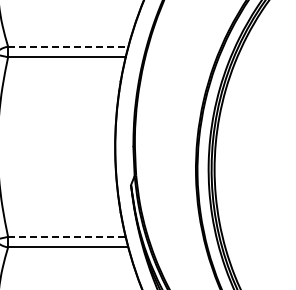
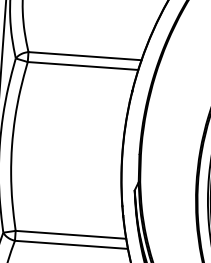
line: (68, 46) -> (85, 56), dashed -> solid
line: (66, 236) -> (70, 234), dashed -> solid

